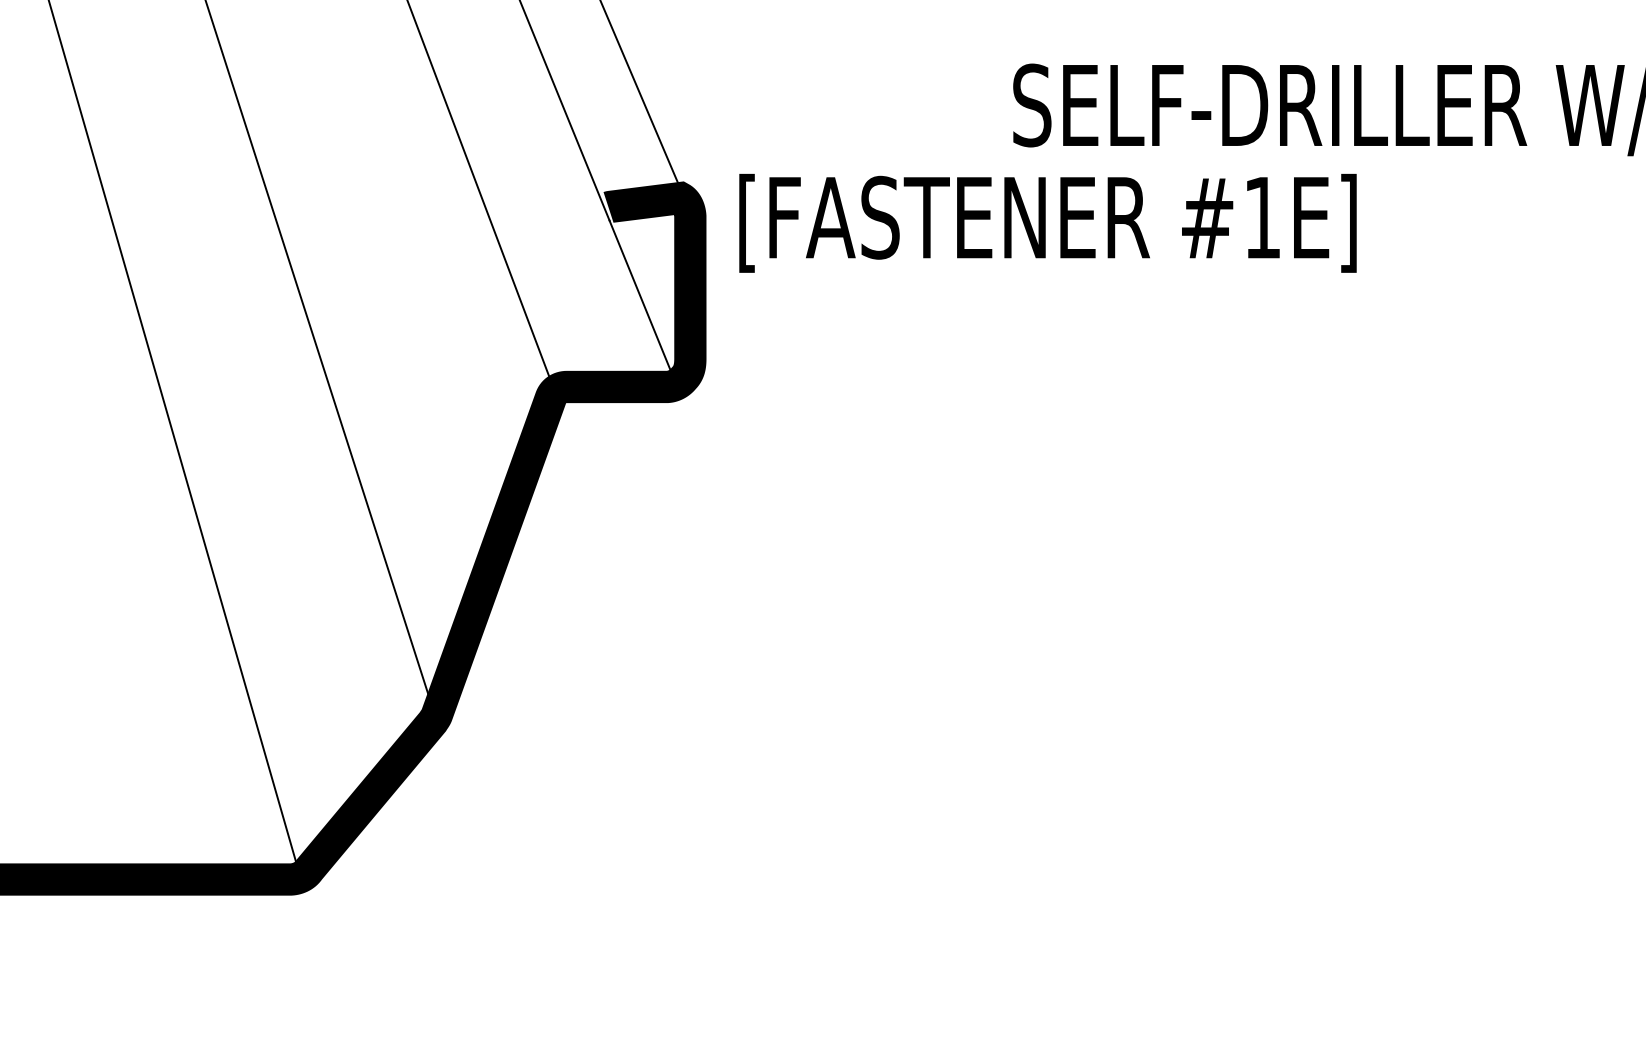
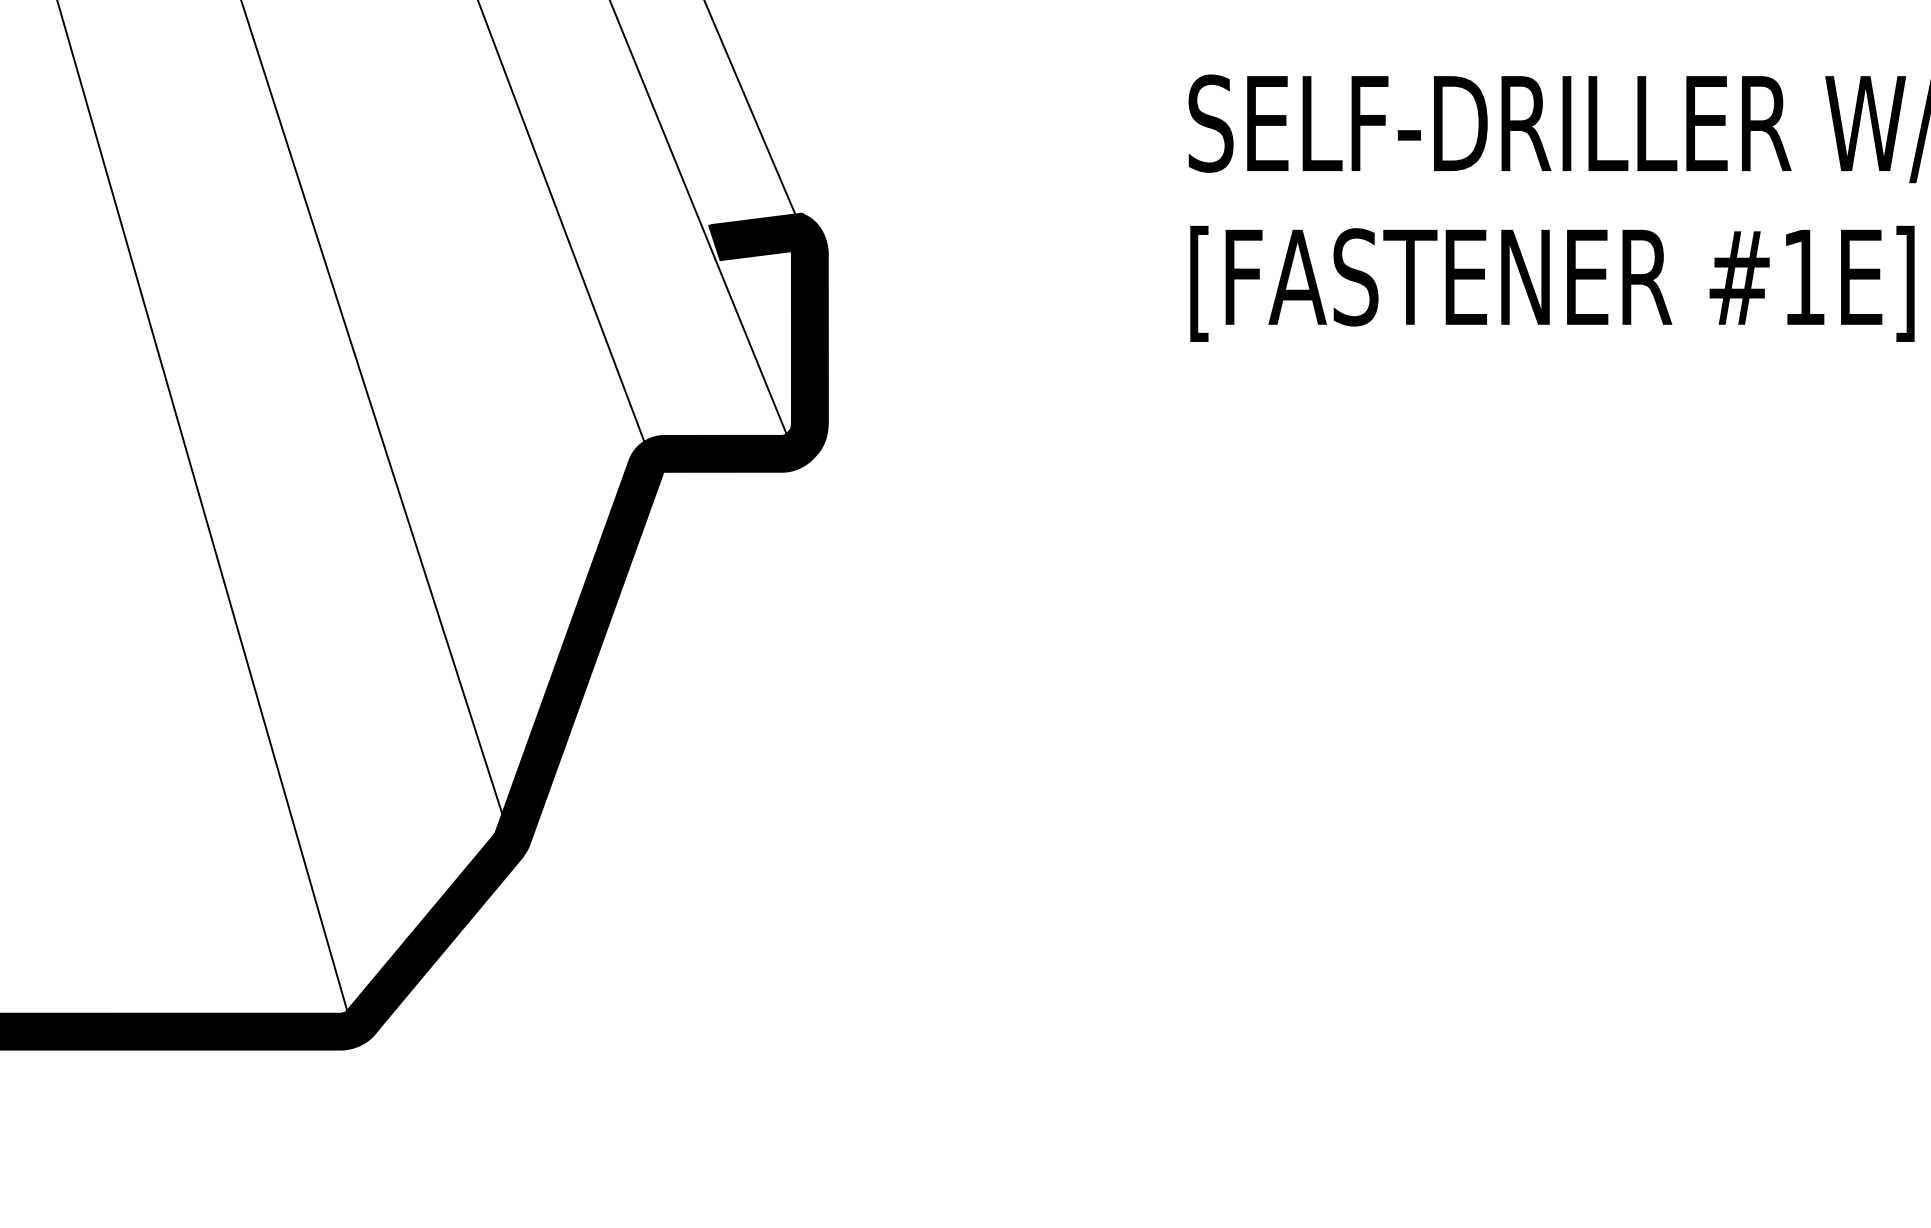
text: (1048, 223) -> (1552, 283), moved

